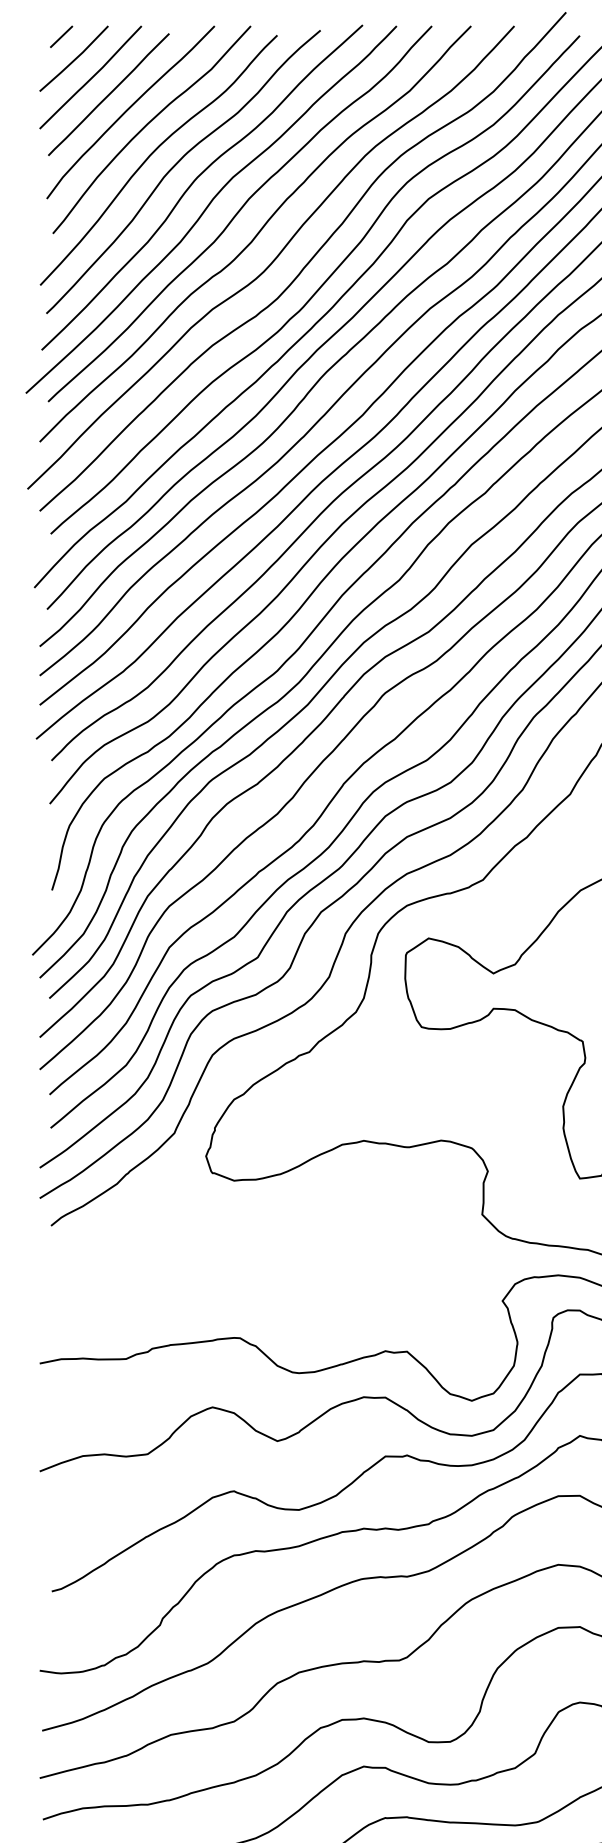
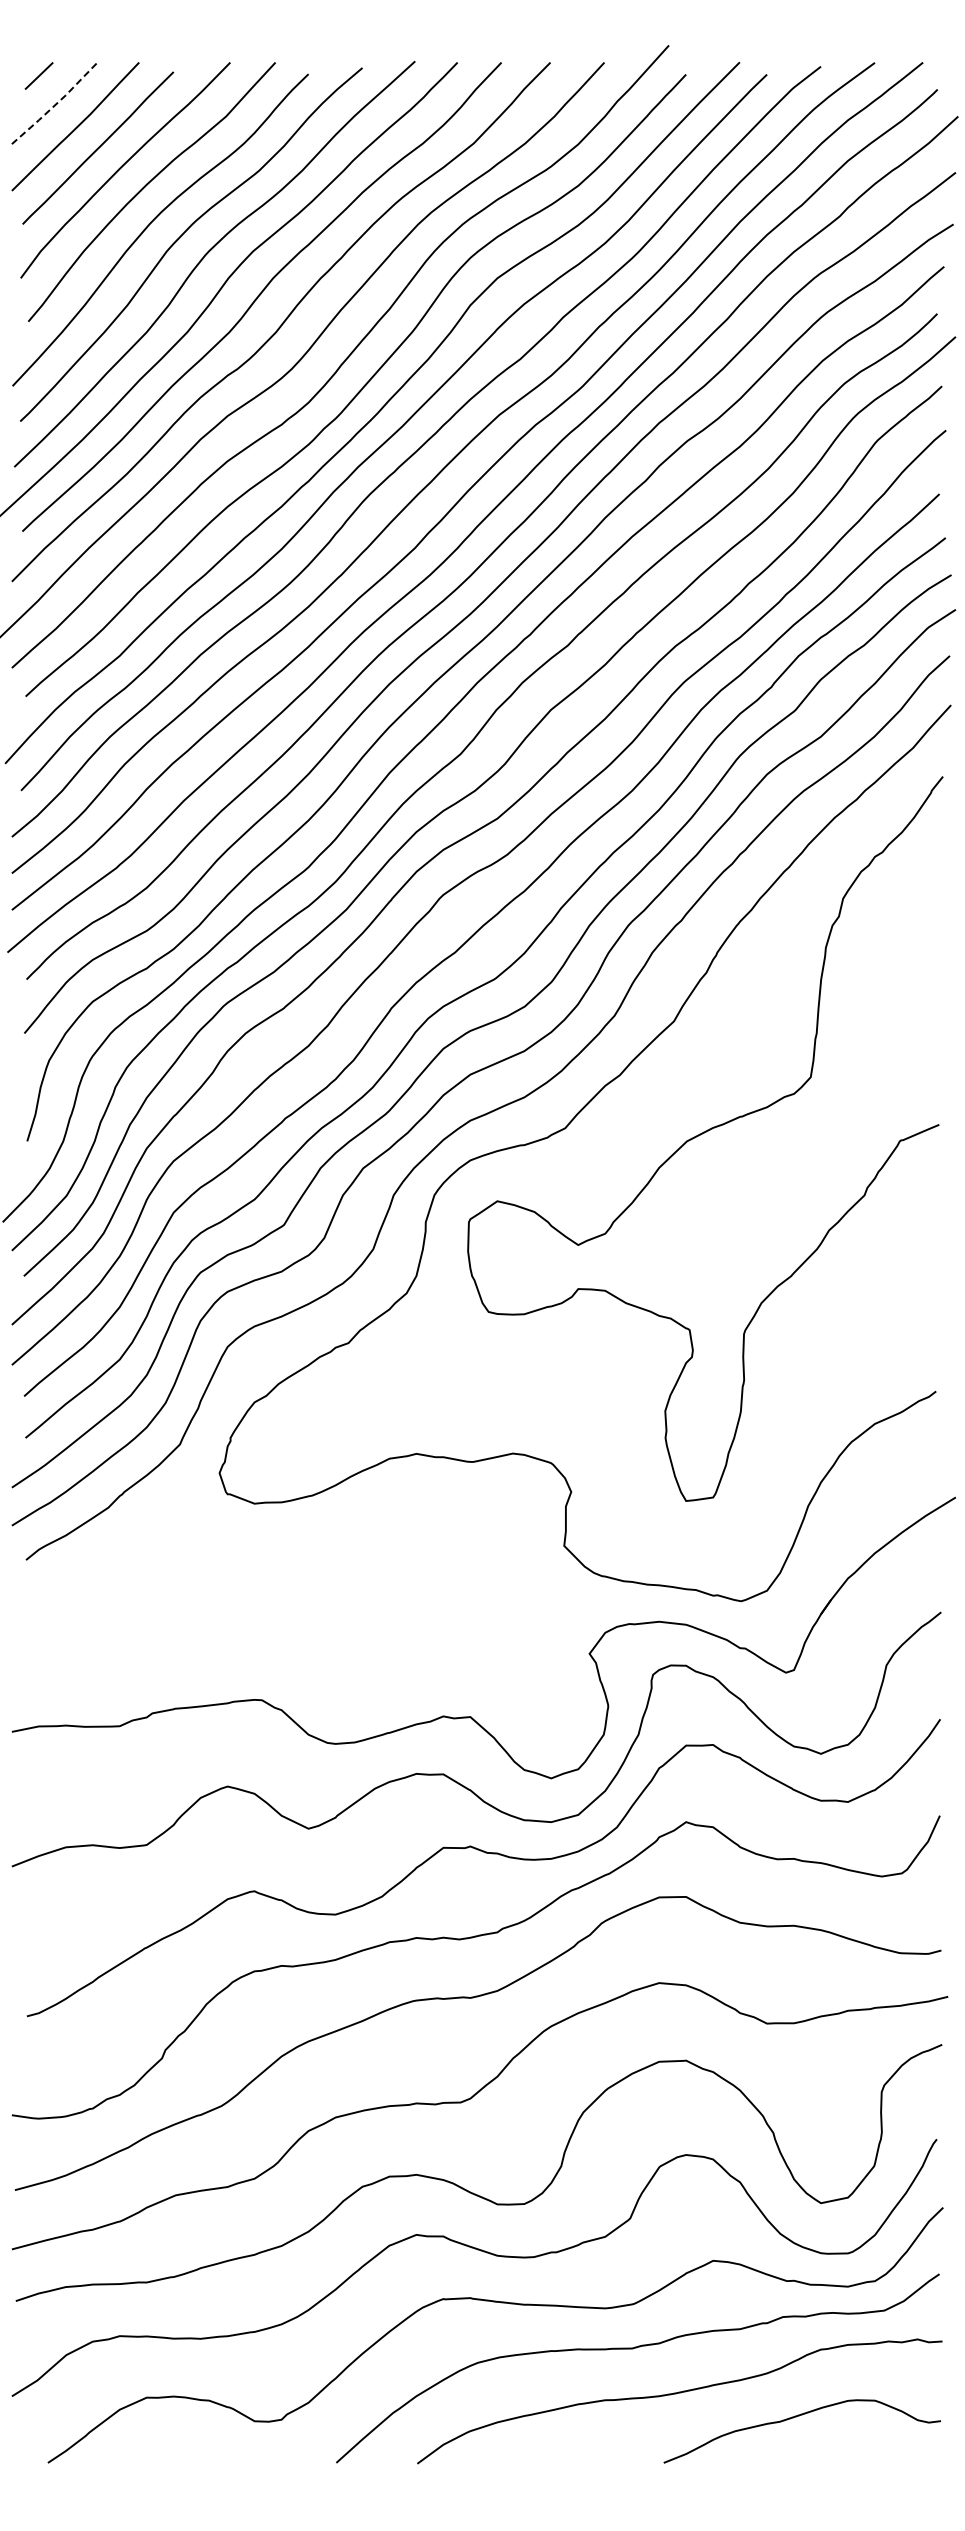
line: (74, 59) -> (55, 104), solid -> dashed

